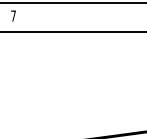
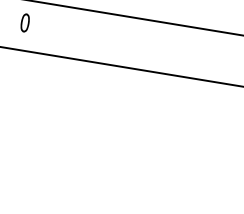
text: (13, 15) -> (25, 21), 7 -> 0

